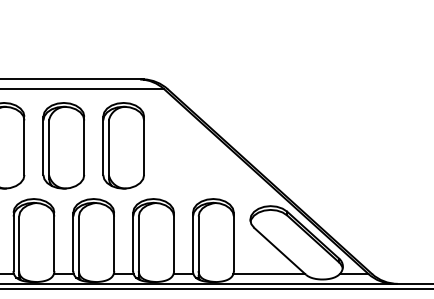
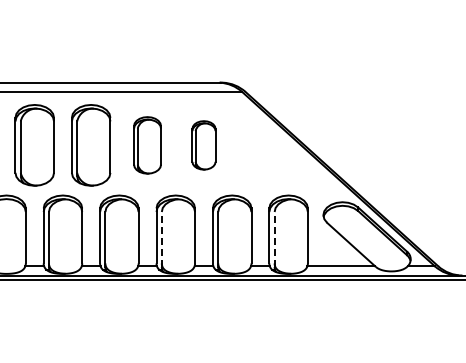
part: (63, 145) -> (147, 145), size x0.7
part: (123, 145) -> (203, 145), size x0.6
line: (78, 245) -> (161, 239), solid -> dashed
line: (198, 245) -> (274, 239), solid -> dashed

